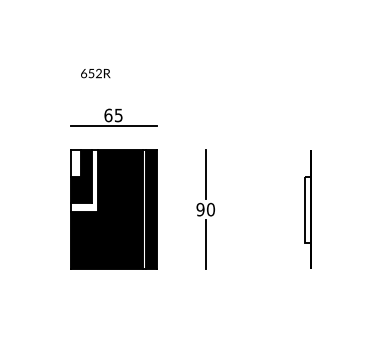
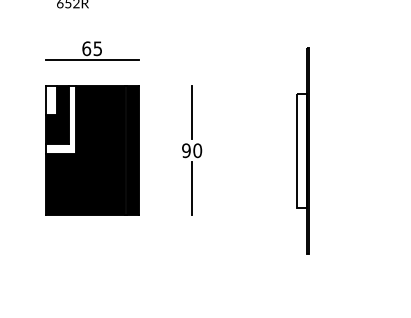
part: (307, 209) -> (302, 150), size x1.6

